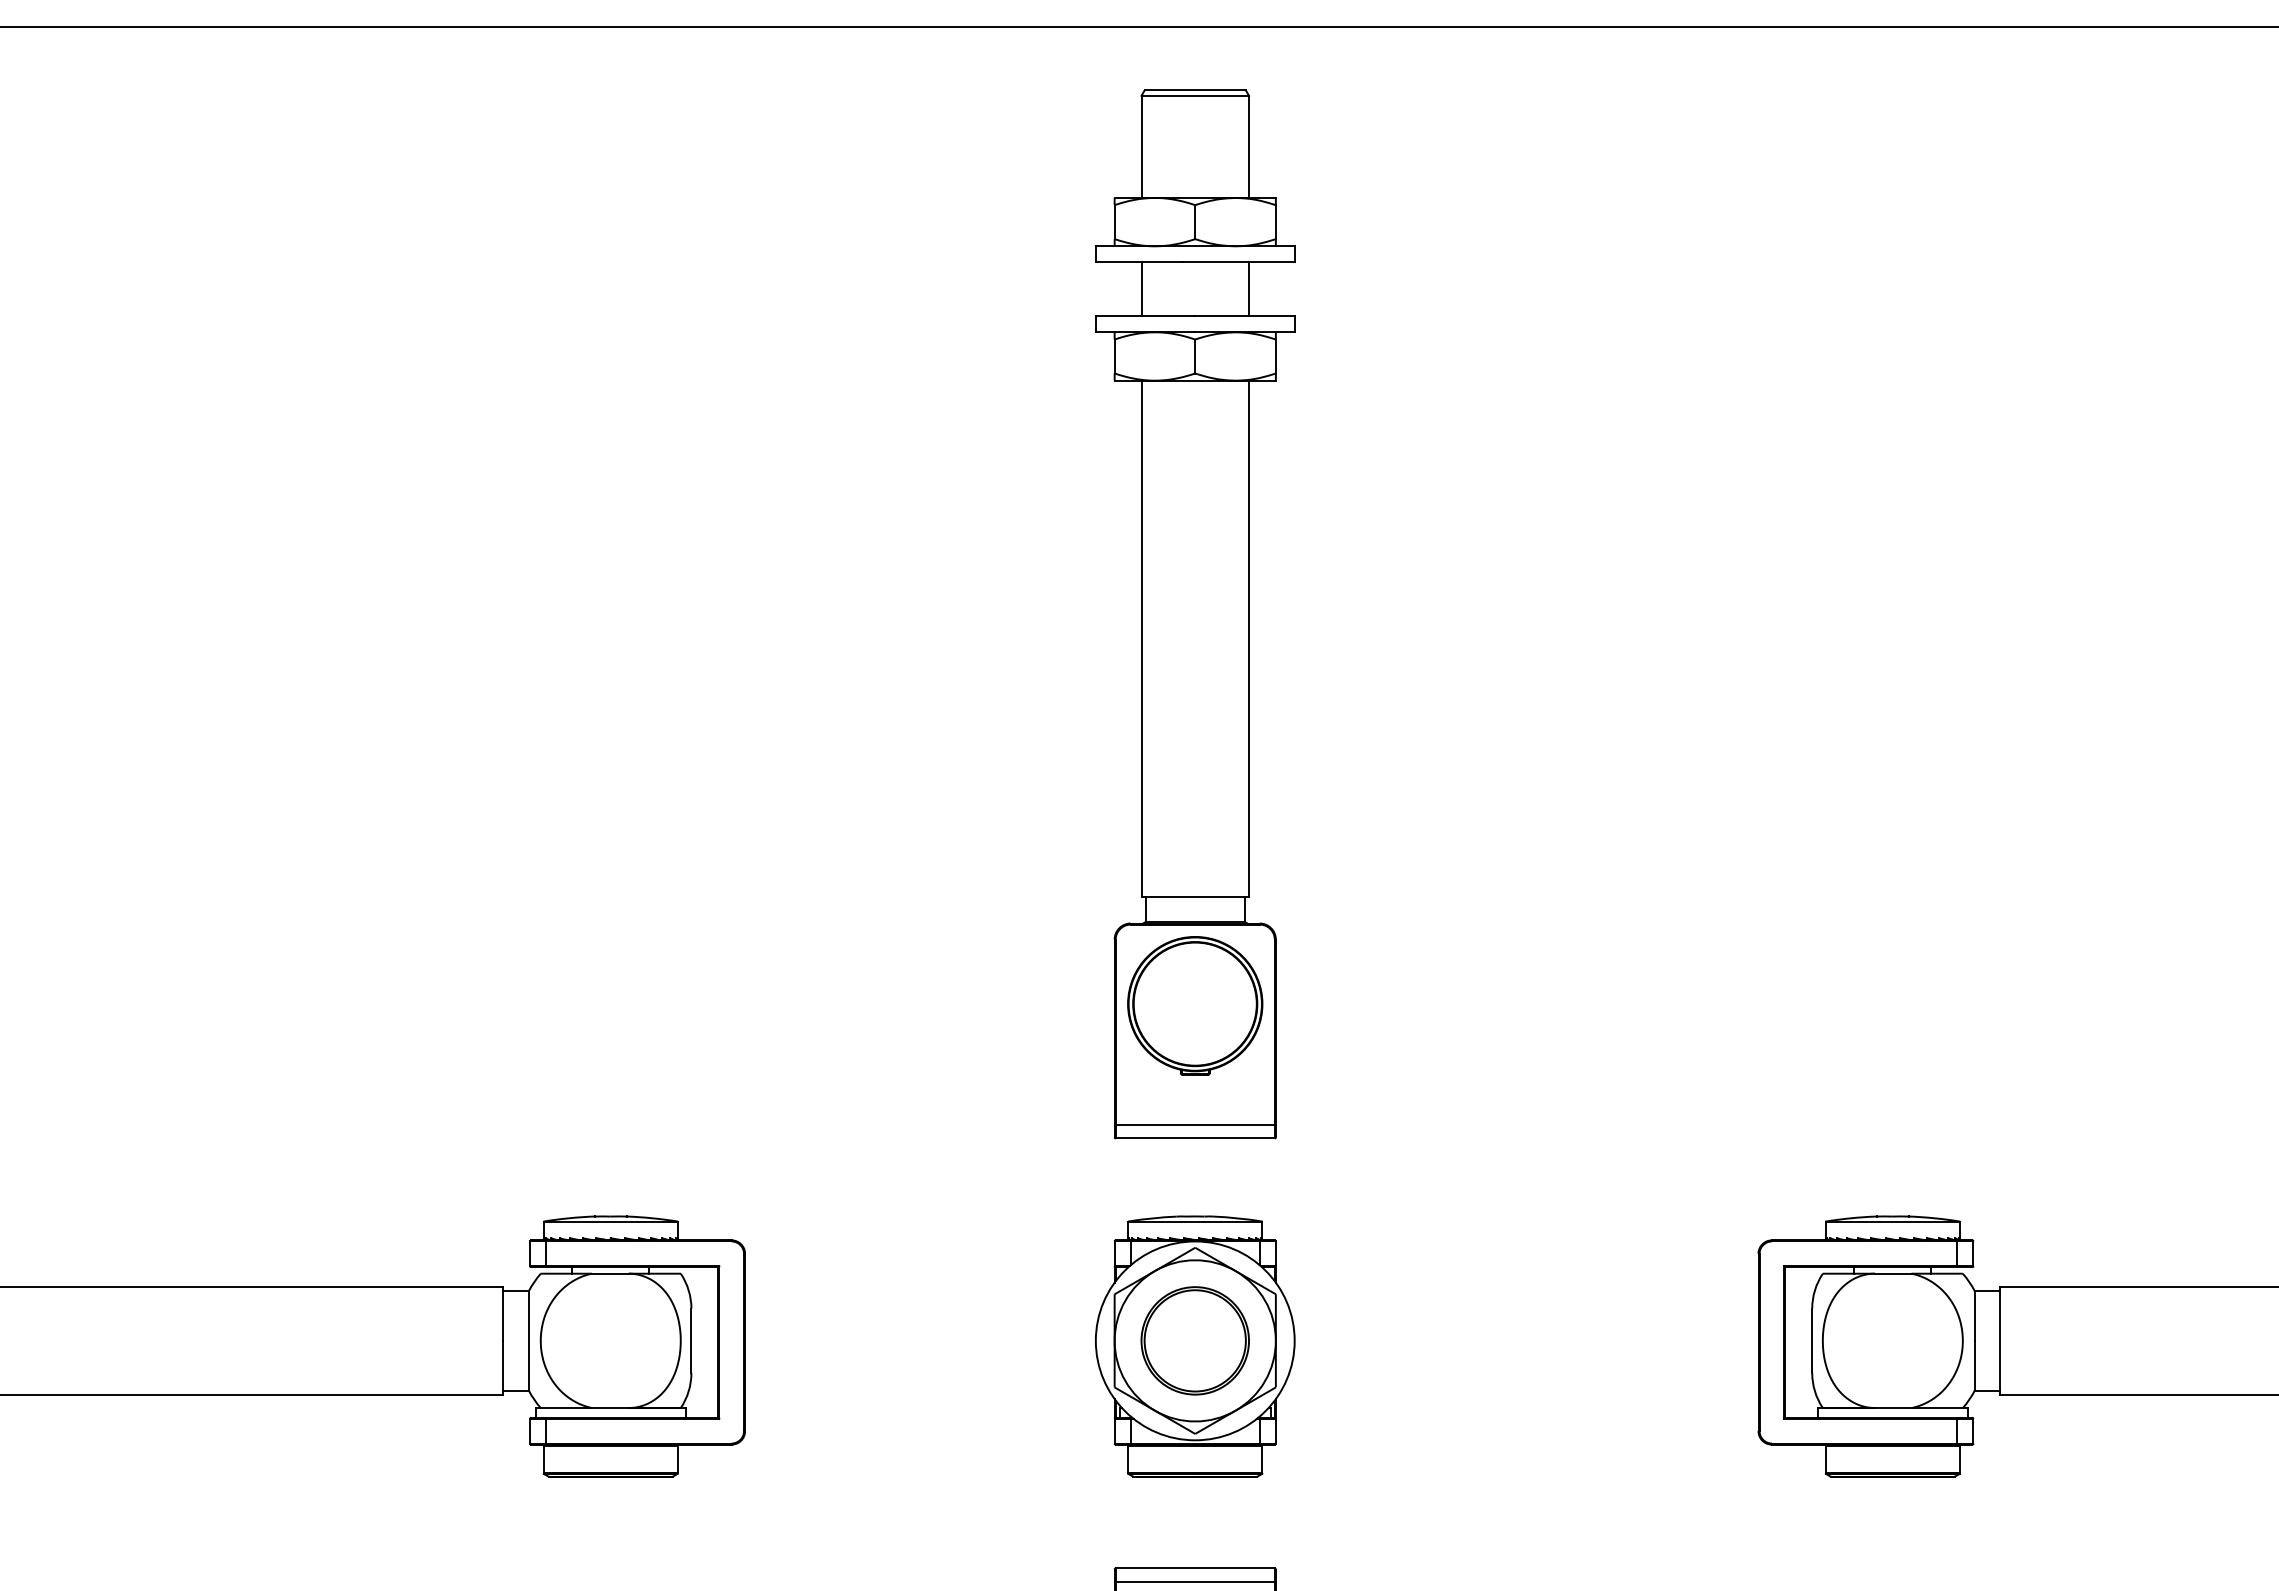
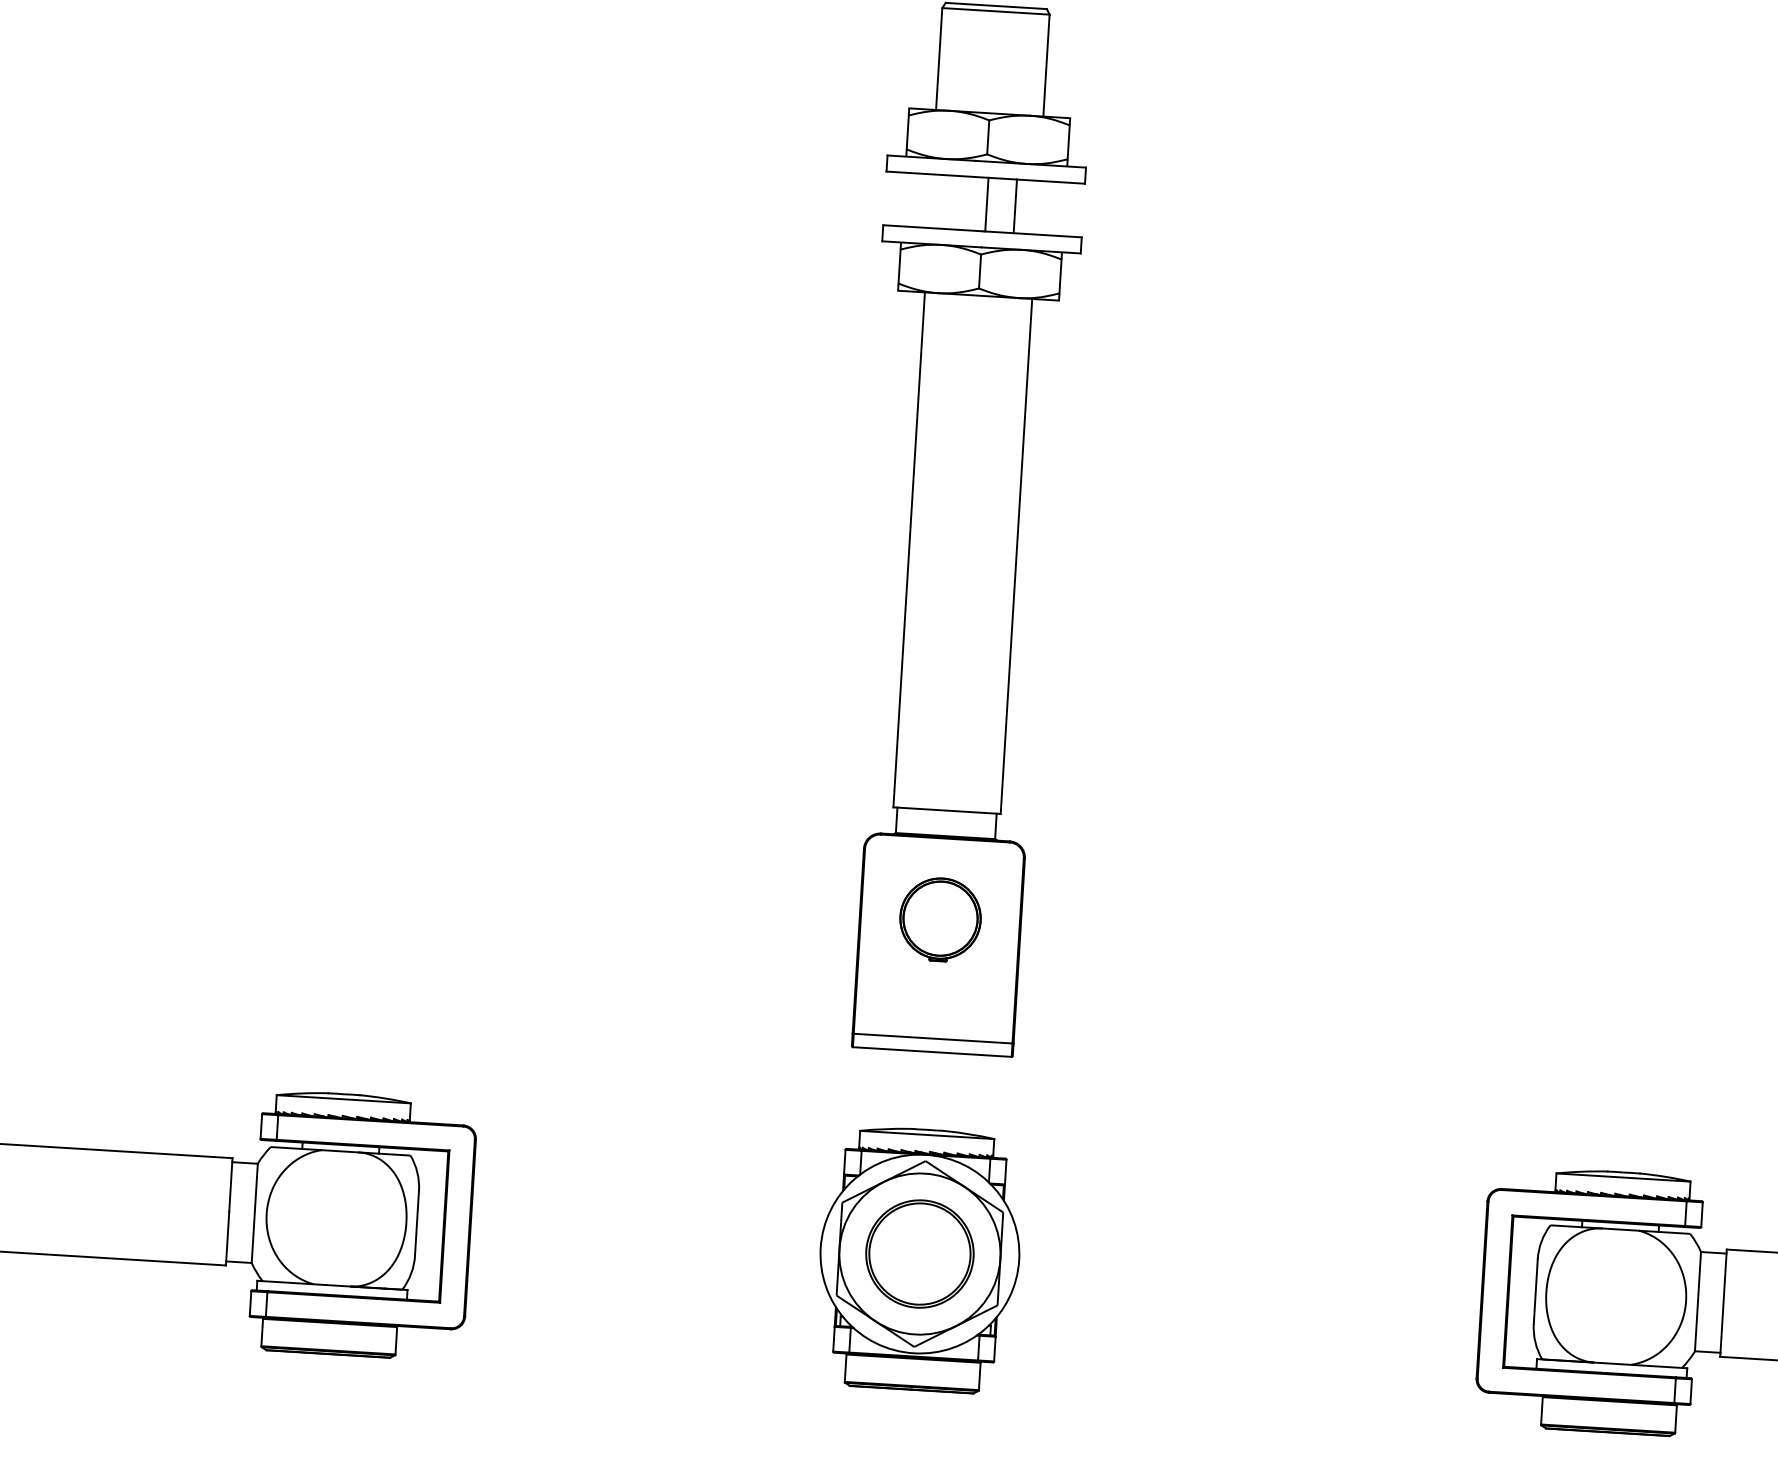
line: (1141, 289) -> (1015, 206), moved
line: (1249, 289) -> (987, 204), moved
part: (1195, 1005) -> (940, 919), size x0.6

